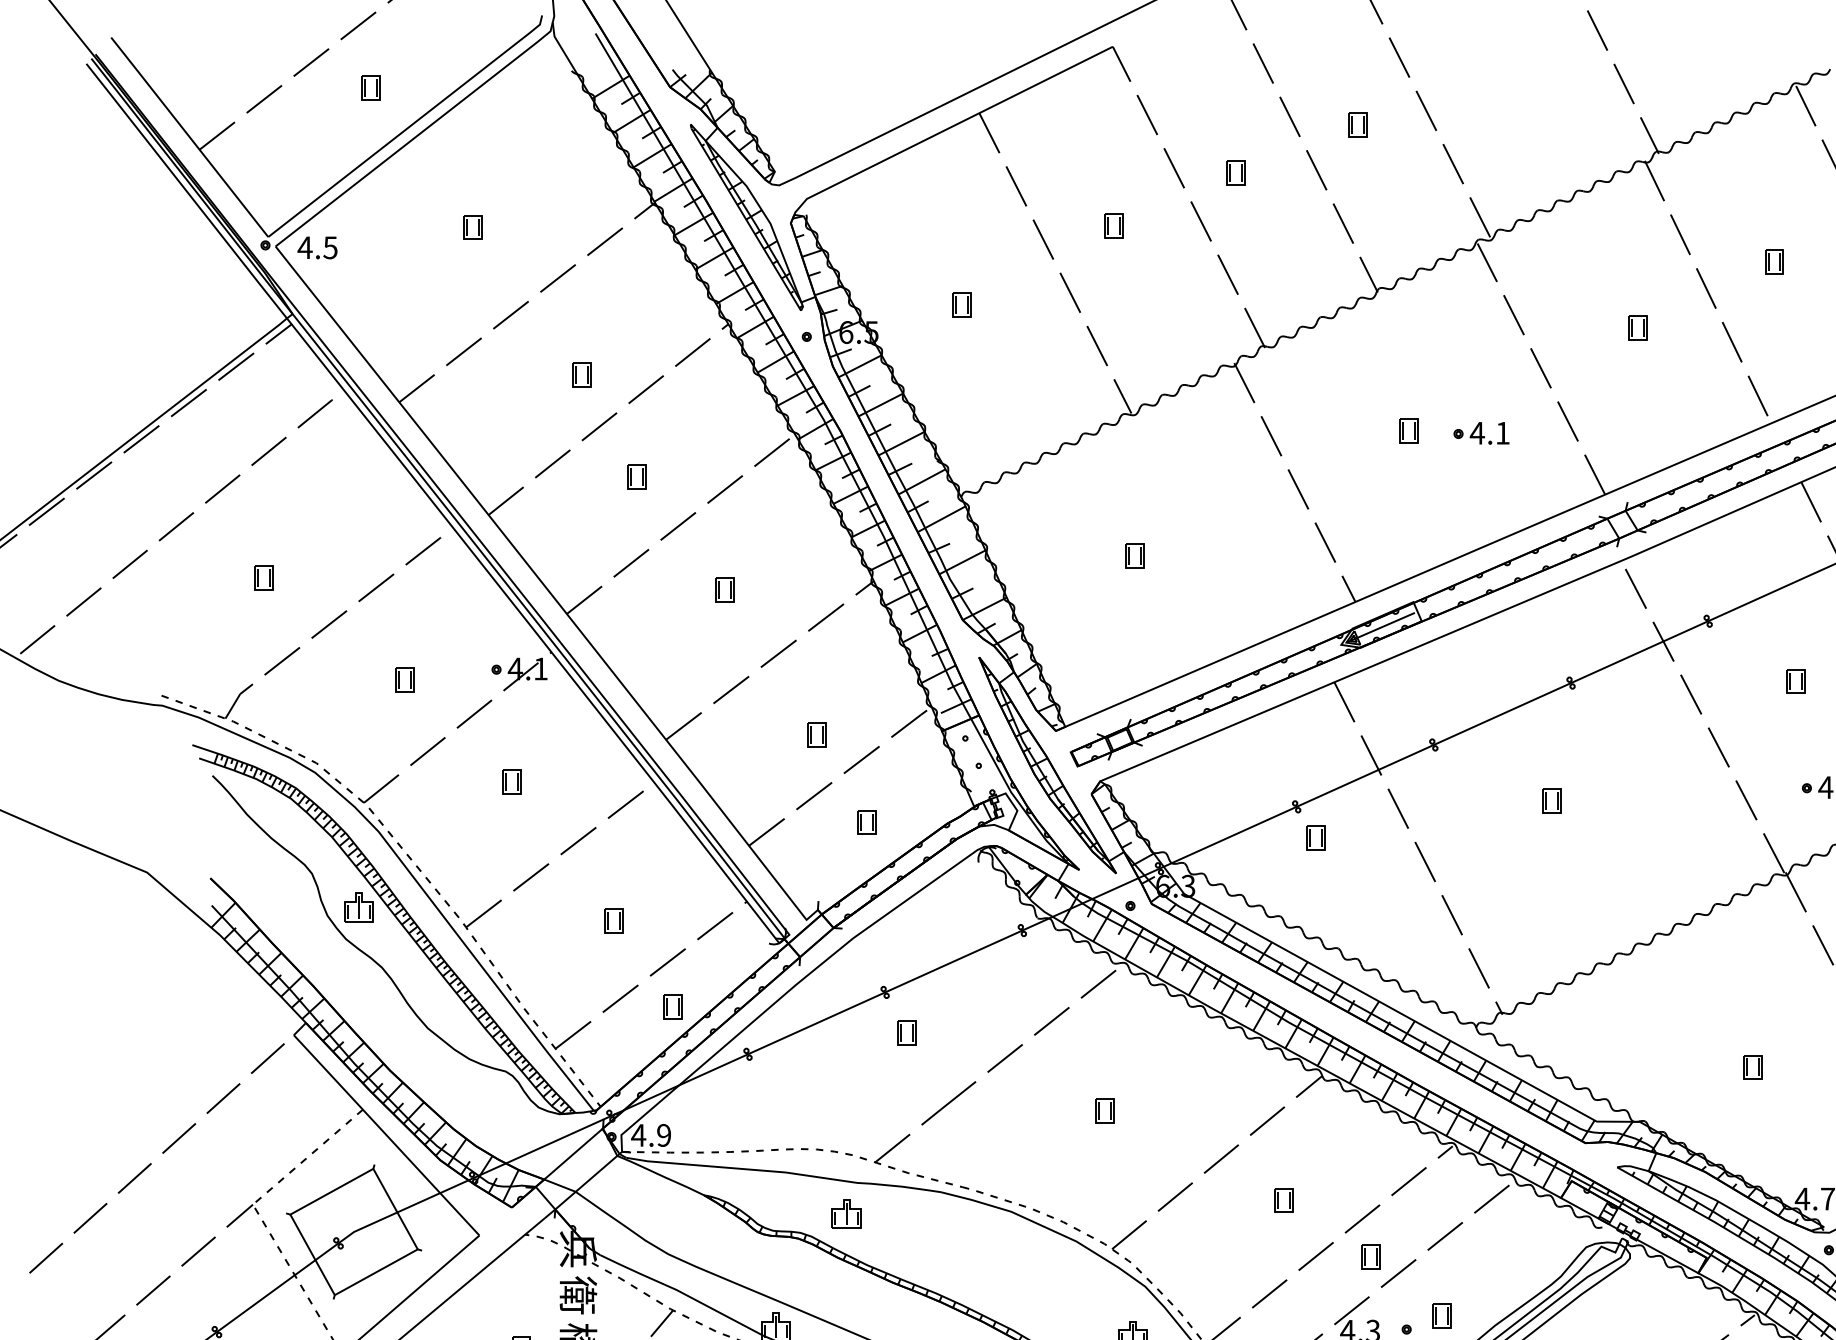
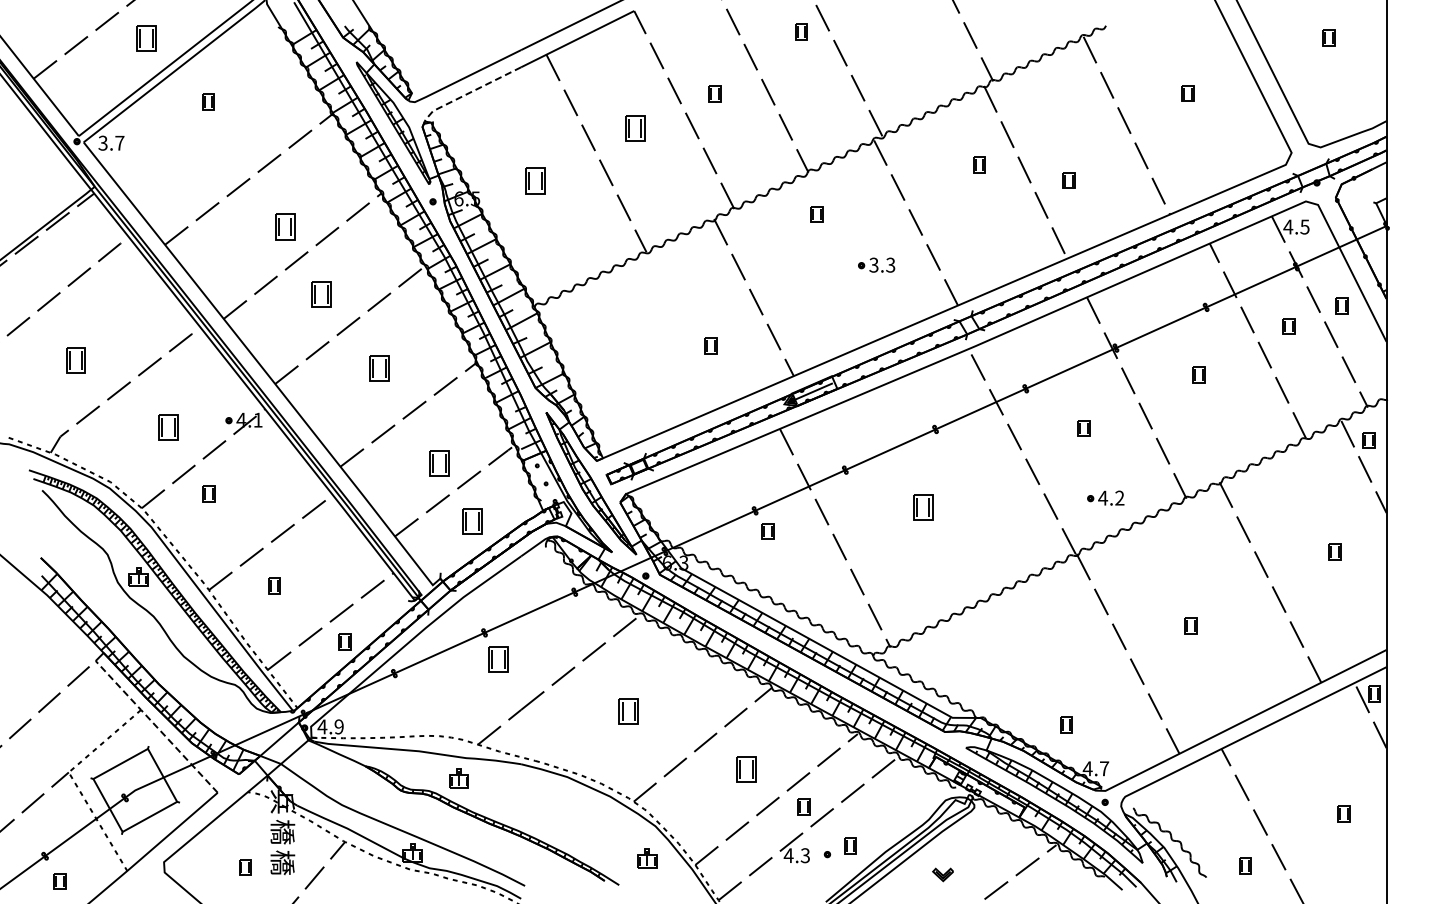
part: (371, 87) -> (146, 37), size x1.6
part: (1358, 125) -> (801, 31), moved
line: (862, 170) -> (469, 92), solid -> dashed
part: (1113, 225) -> (634, 128), size x1.6
part: (472, 226) -> (208, 101), moved
text: (317, 246) -> (111, 142), 4.5 -> 3.7
part: (1773, 261) -> (1068, 180), moved
part: (961, 304) -> (534, 180), size x1.6
part: (1637, 327) -> (979, 164), moved
part: (580, 374) -> (284, 226), size x1.6
part: (1408, 430) -> (816, 214), moved
text: (1490, 432) -> (882, 264), 4.1 -> 3.3
part: (635, 476) -> (320, 293), size x1.6
part: (1134, 555) -> (710, 345), moved
part: (263, 578) -> (75, 360), size x1.6
part: (725, 588) -> (379, 367), size x1.6
part: (404, 680) -> (168, 427), size x1.6
part: (816, 734) -> (439, 463), size x1.6
part: (511, 780) -> (208, 493), moved
part: (1551, 800) -> (922, 506), size x1.6
part: (865, 821) -> (471, 520), size x1.6
part: (614, 920) -> (274, 585), moved
part: (906, 1032) -> (498, 659), size x1.6
part: (1753, 1066) -> (1066, 724), moved
part: (1104, 1110) -> (628, 710), size x1.6
line: (386, 1134) -> (156, 726), solid -> dashed
part: (1283, 1200) -> (746, 769), size x1.6
text: (577, 1294) -> (282, 831), 衛 -> 橋

